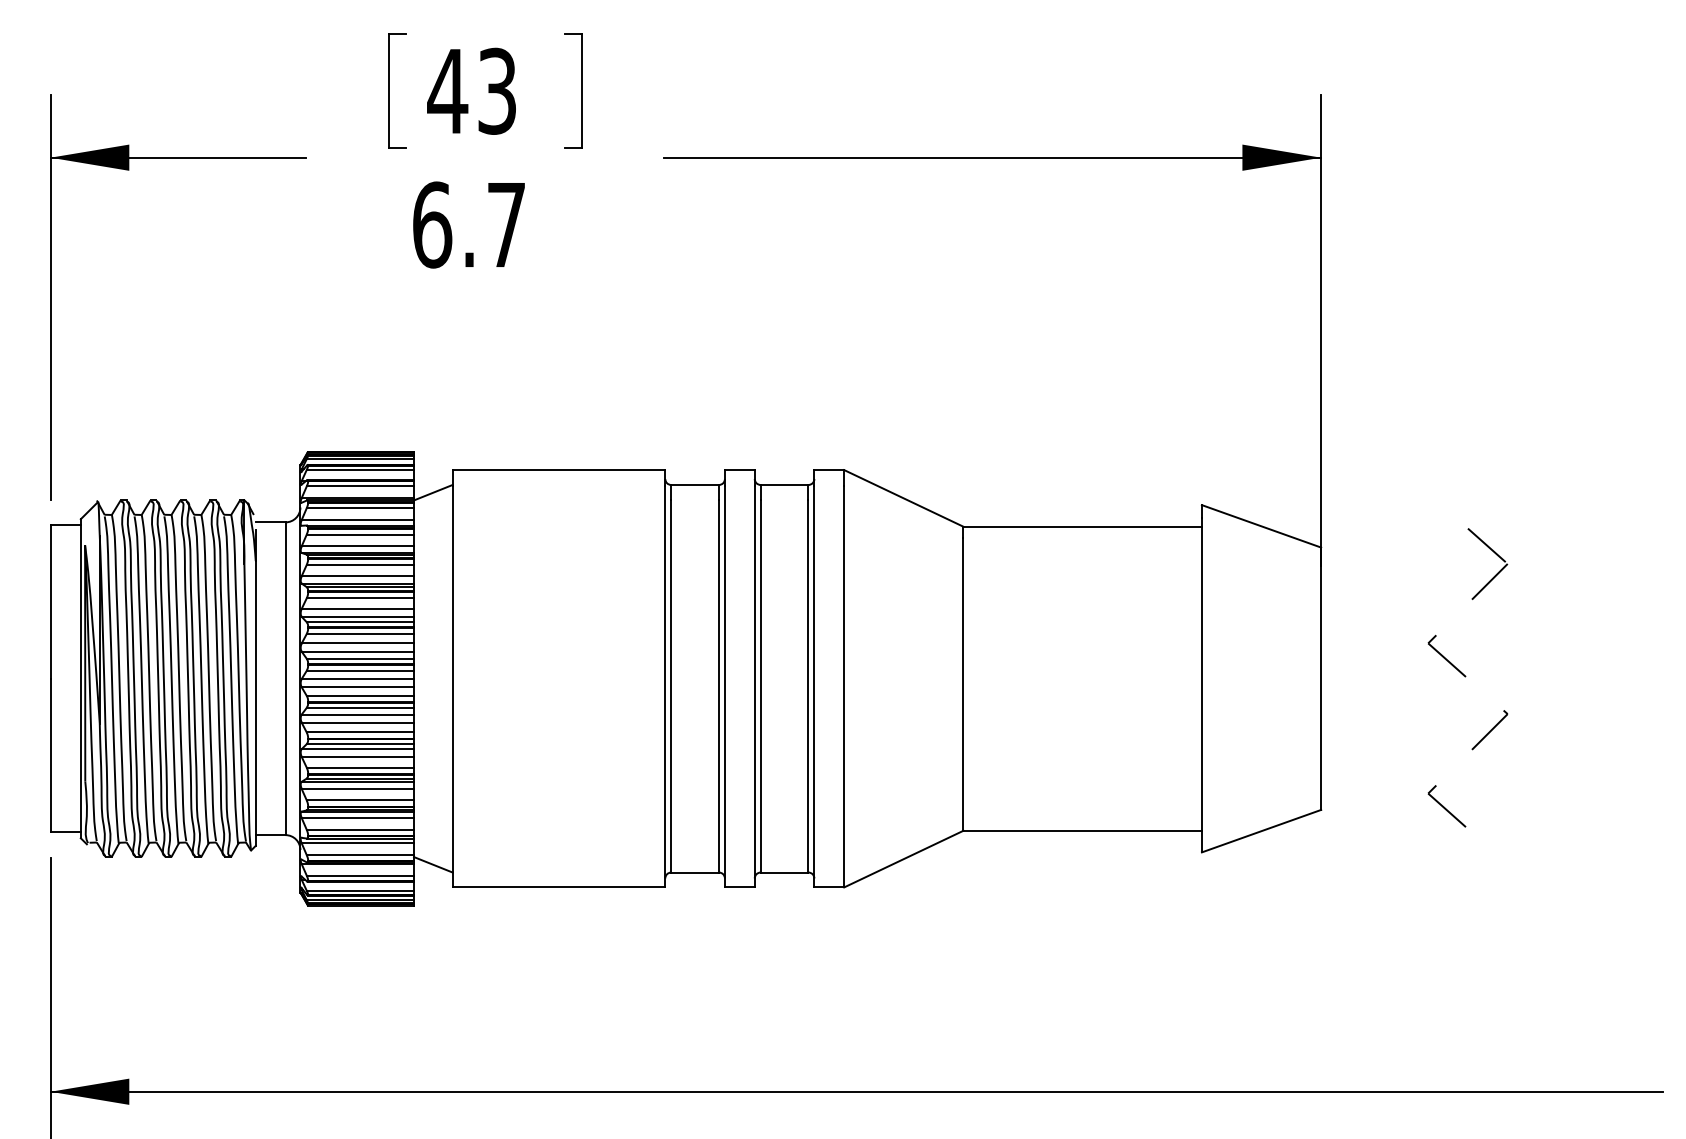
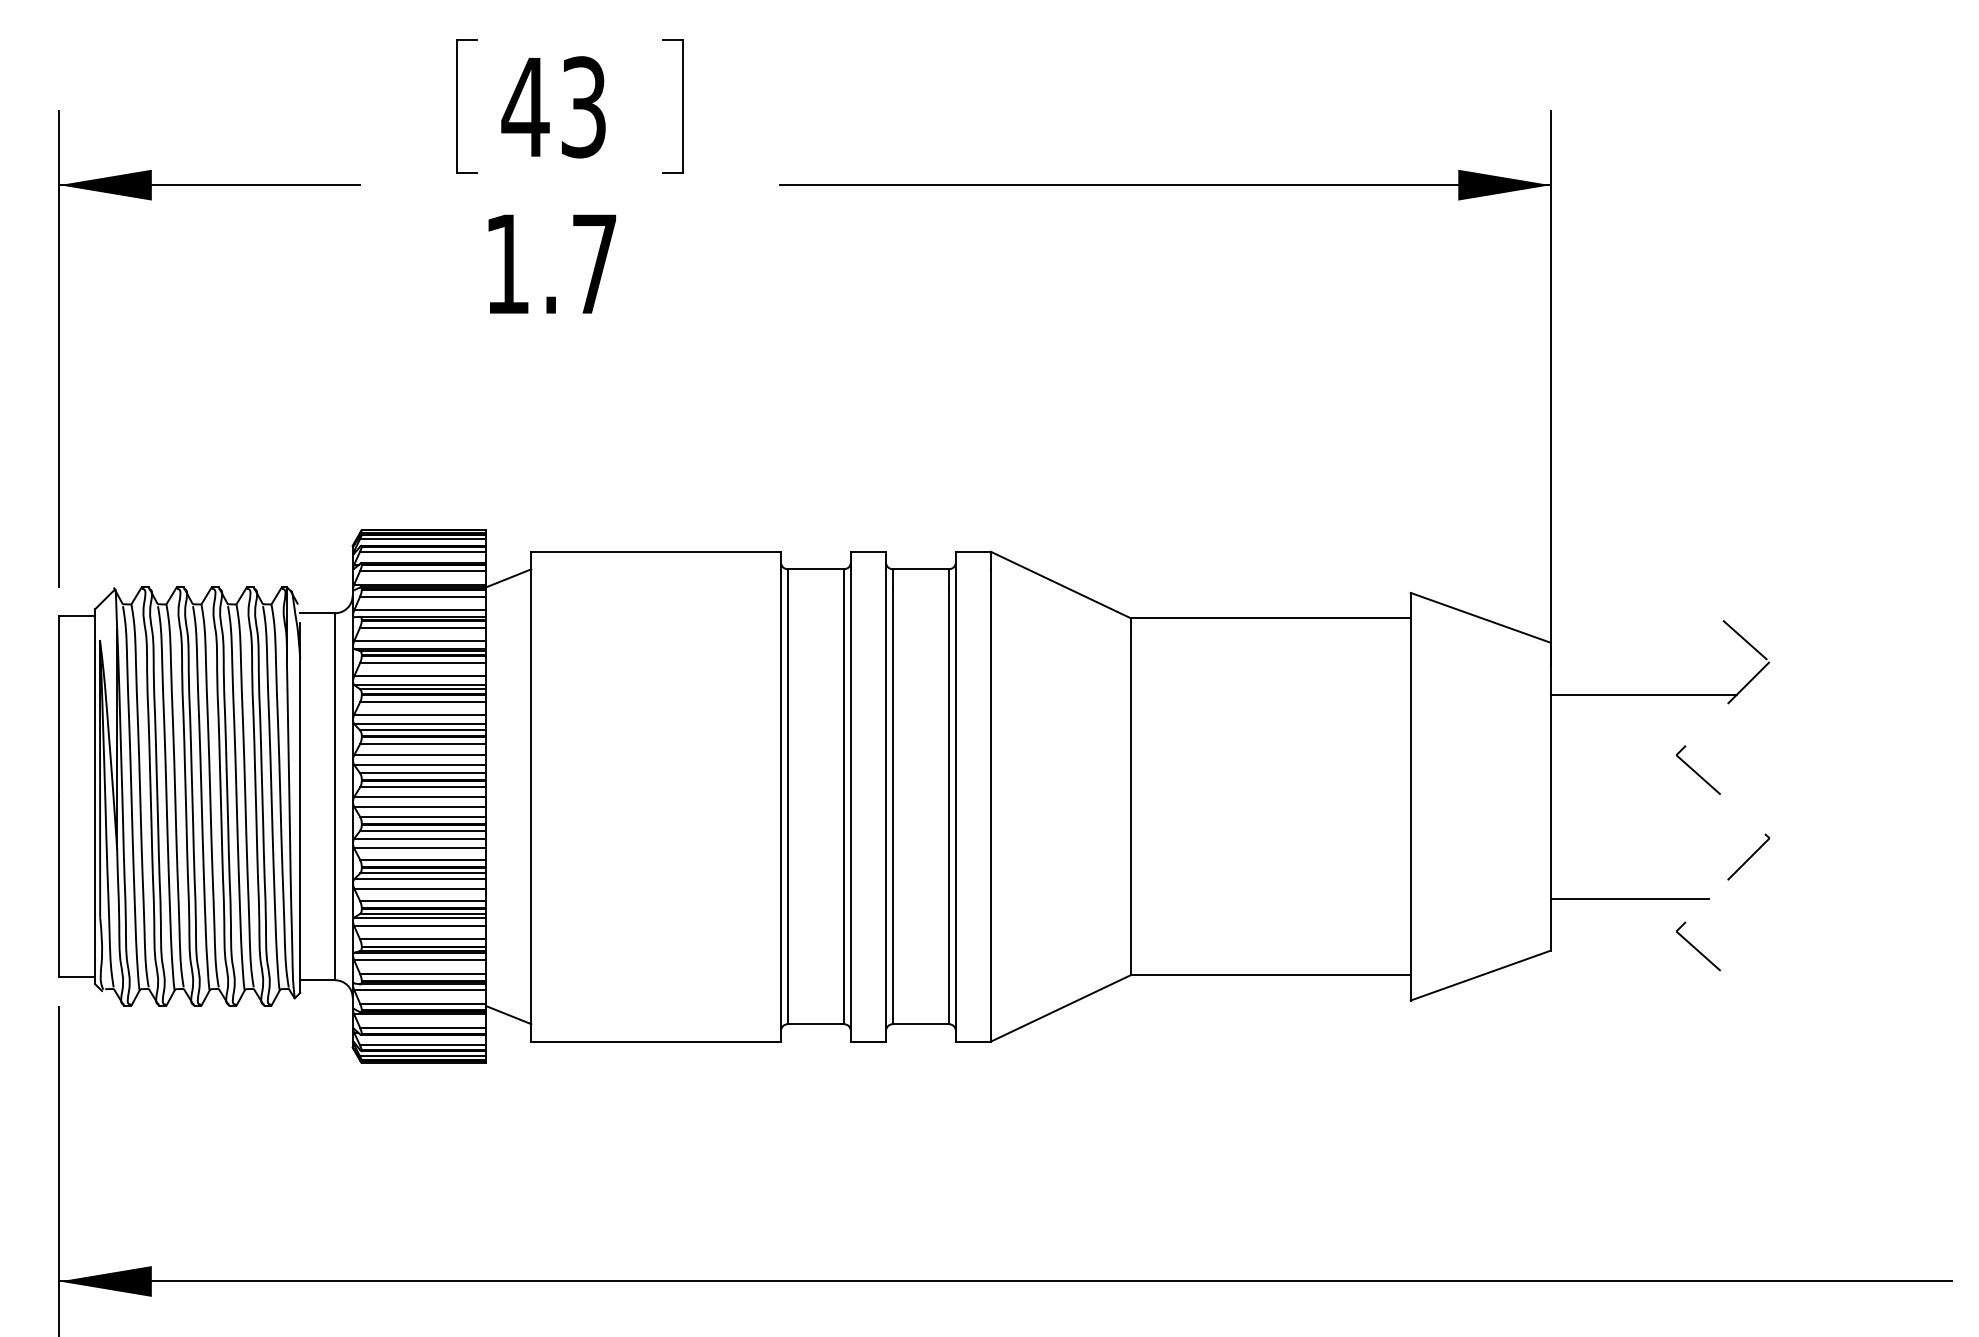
text: (432, 224) -> (507, 263), 6.7 -> 1.7
line: (1400, 591) -> (1643, 694), added
line: (1388, 765) -> (1629, 898), added

